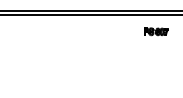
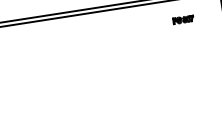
part: (156, 31) -> (183, 19), size x0.7

